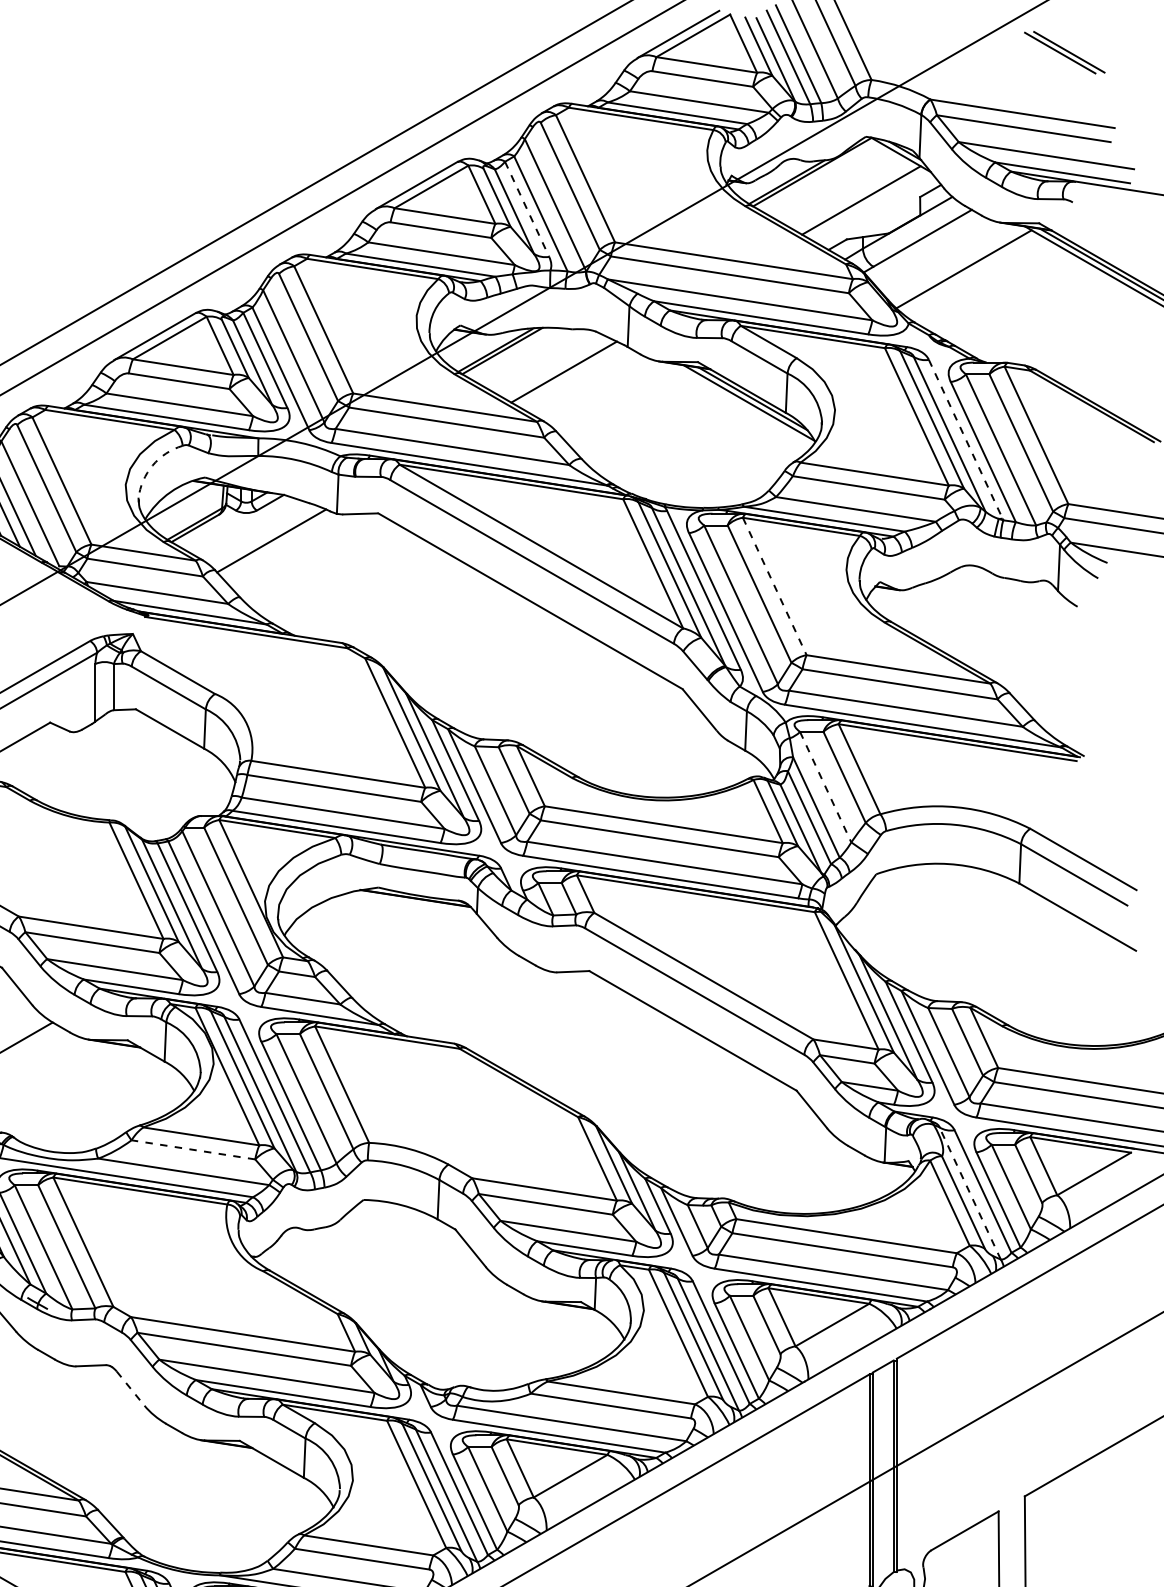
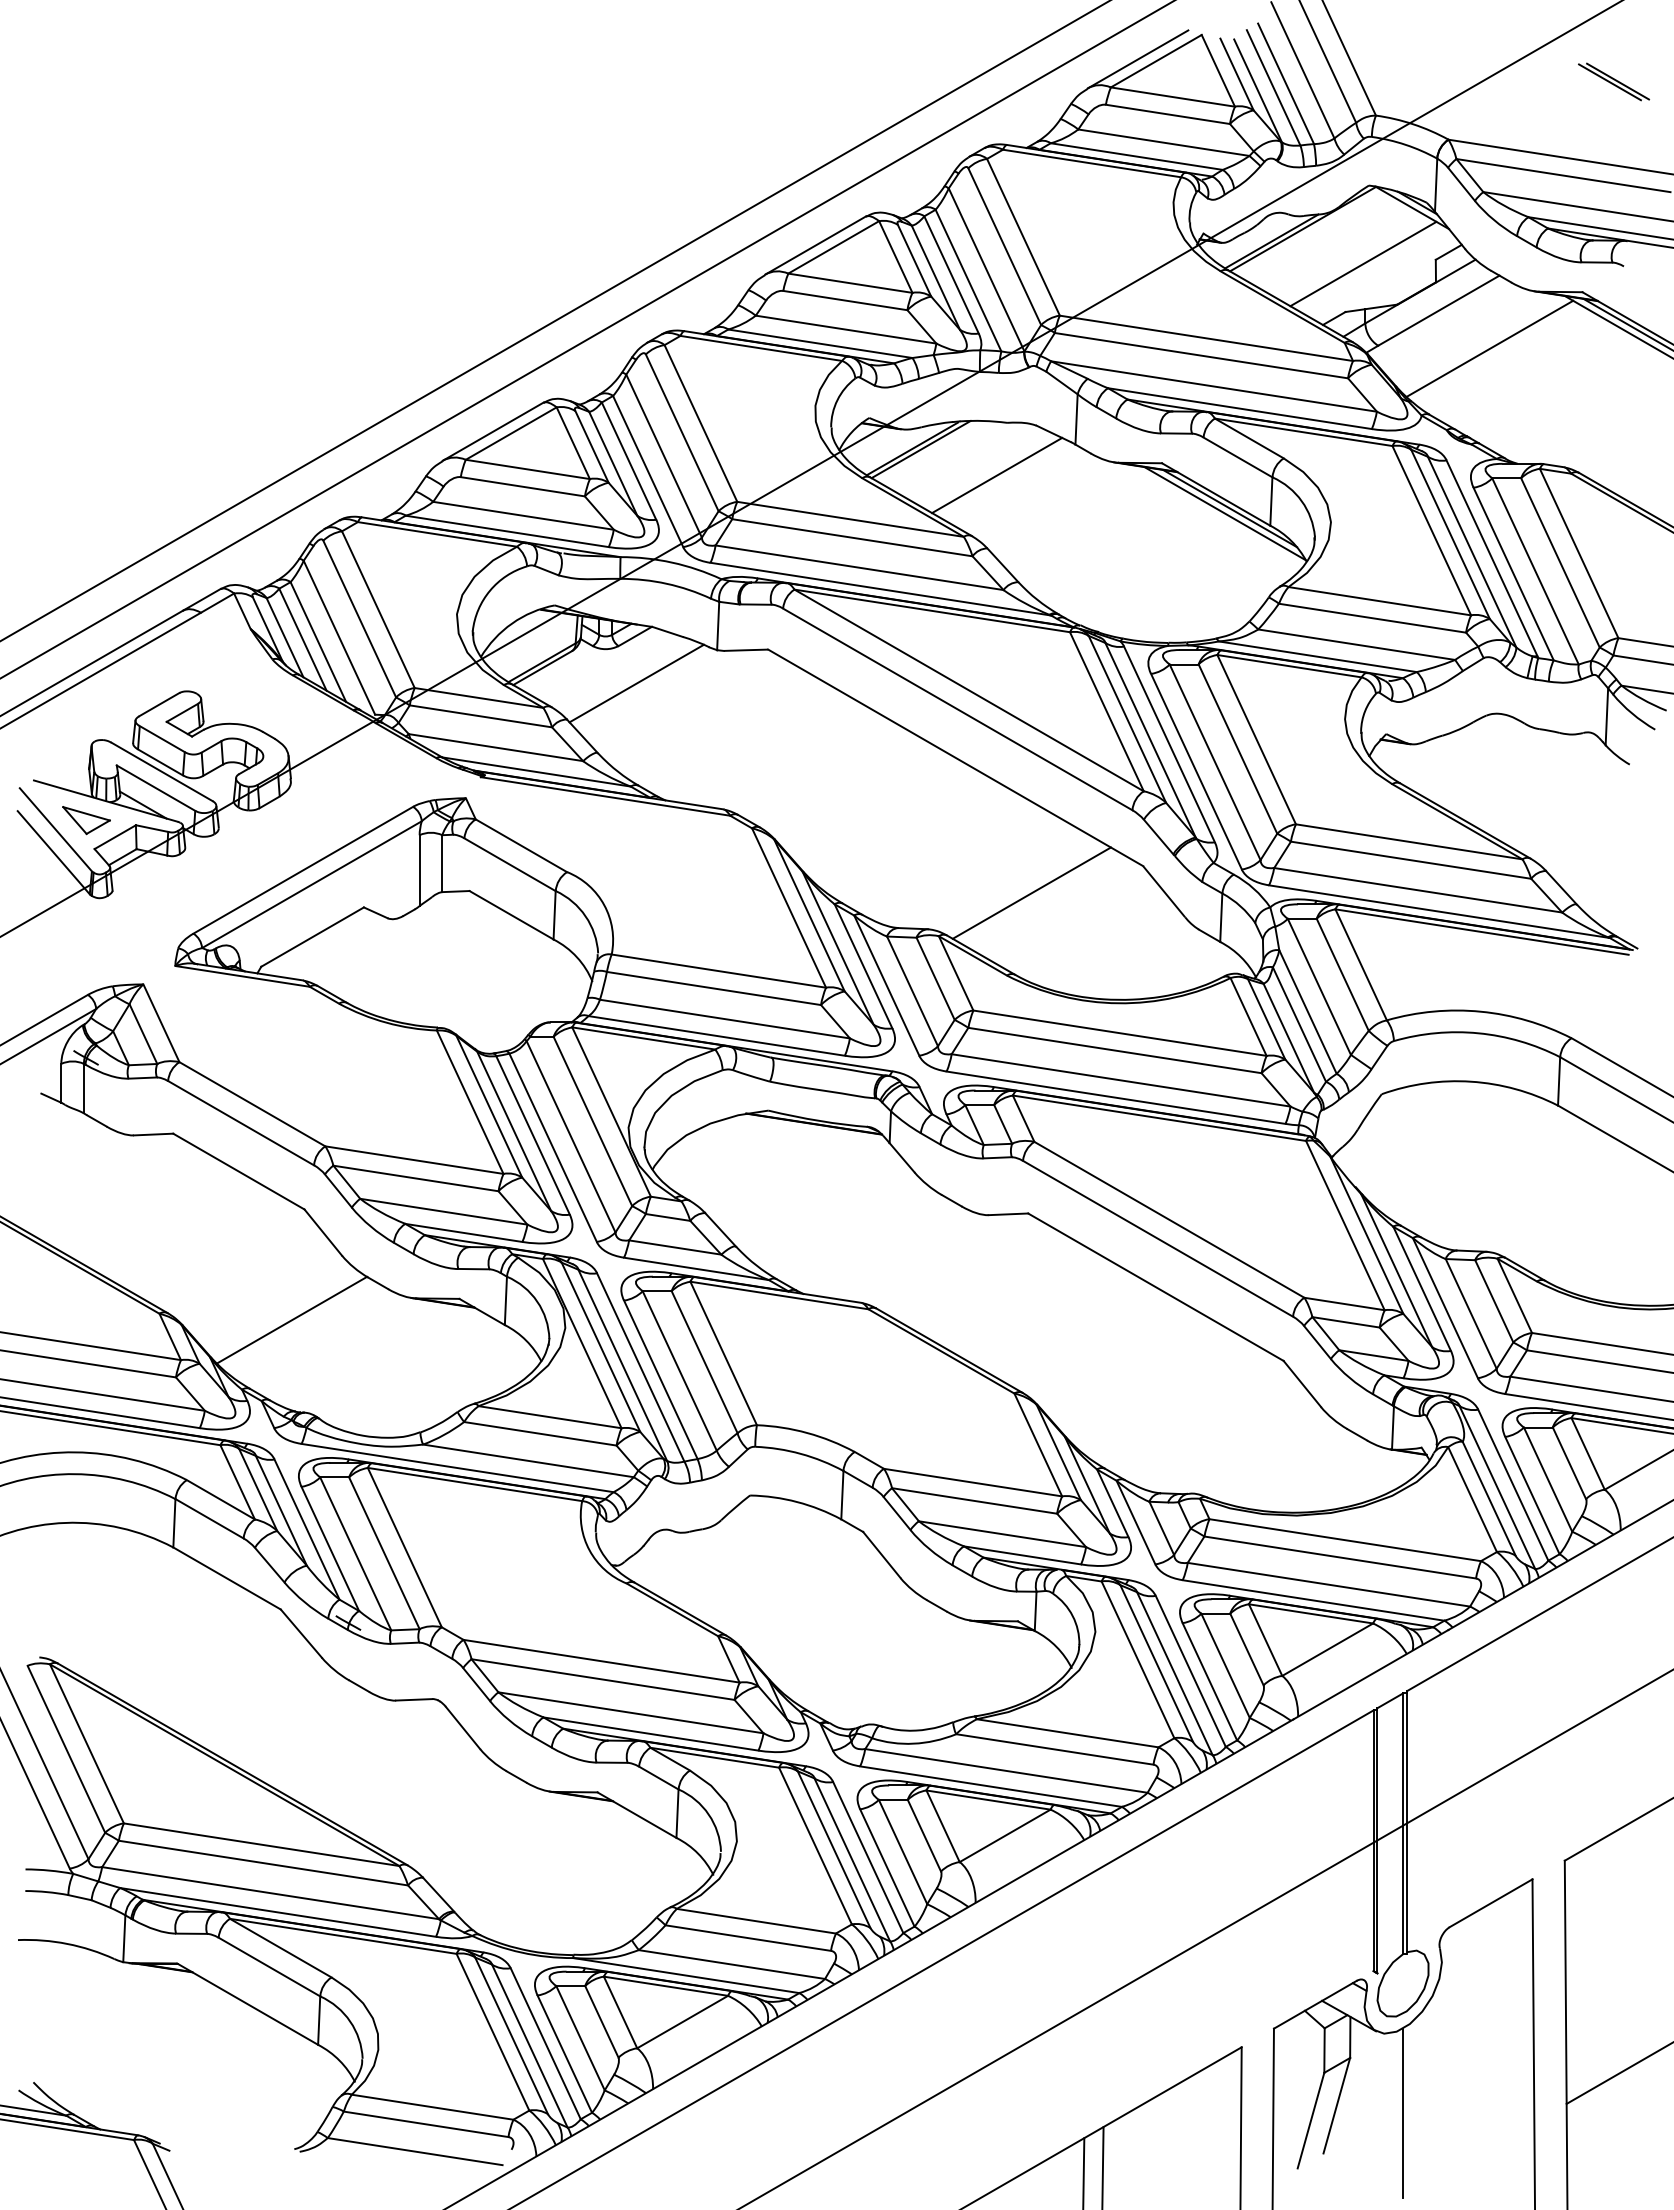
part: (1064, 52) -> (1613, 81), size x0.71
line: (527, 208) -> (951, 274), dashed -> solid
line: (966, 439) -> (1492, 558), dashed -> solid
arc: (152, 465) -> (490, 590), dashed -> solid
line: (774, 587) -> (1256, 740), dashed -> solid
line: (592, 710) -> (1031, 892), added
line: (825, 787) -> (1319, 987), dashed -> solid
line: (192, 1149) -> (539, 1433), dashed -> solid
line: (970, 1193) -> (1497, 1487), dashed -> solid
line: (131, 1389) -> (463, 1728), dashed -> solid

